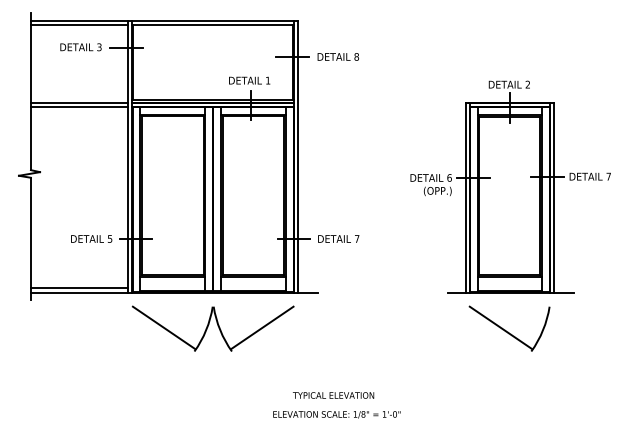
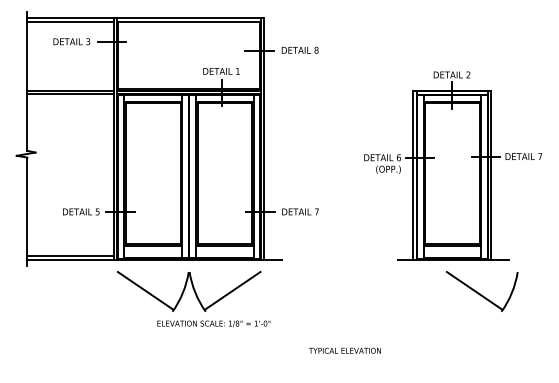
part: (508, 328) -> (481, 291), moved
text: (333, 395) -> (344, 350), moved
text: (336, 414) -> (213, 323), moved

